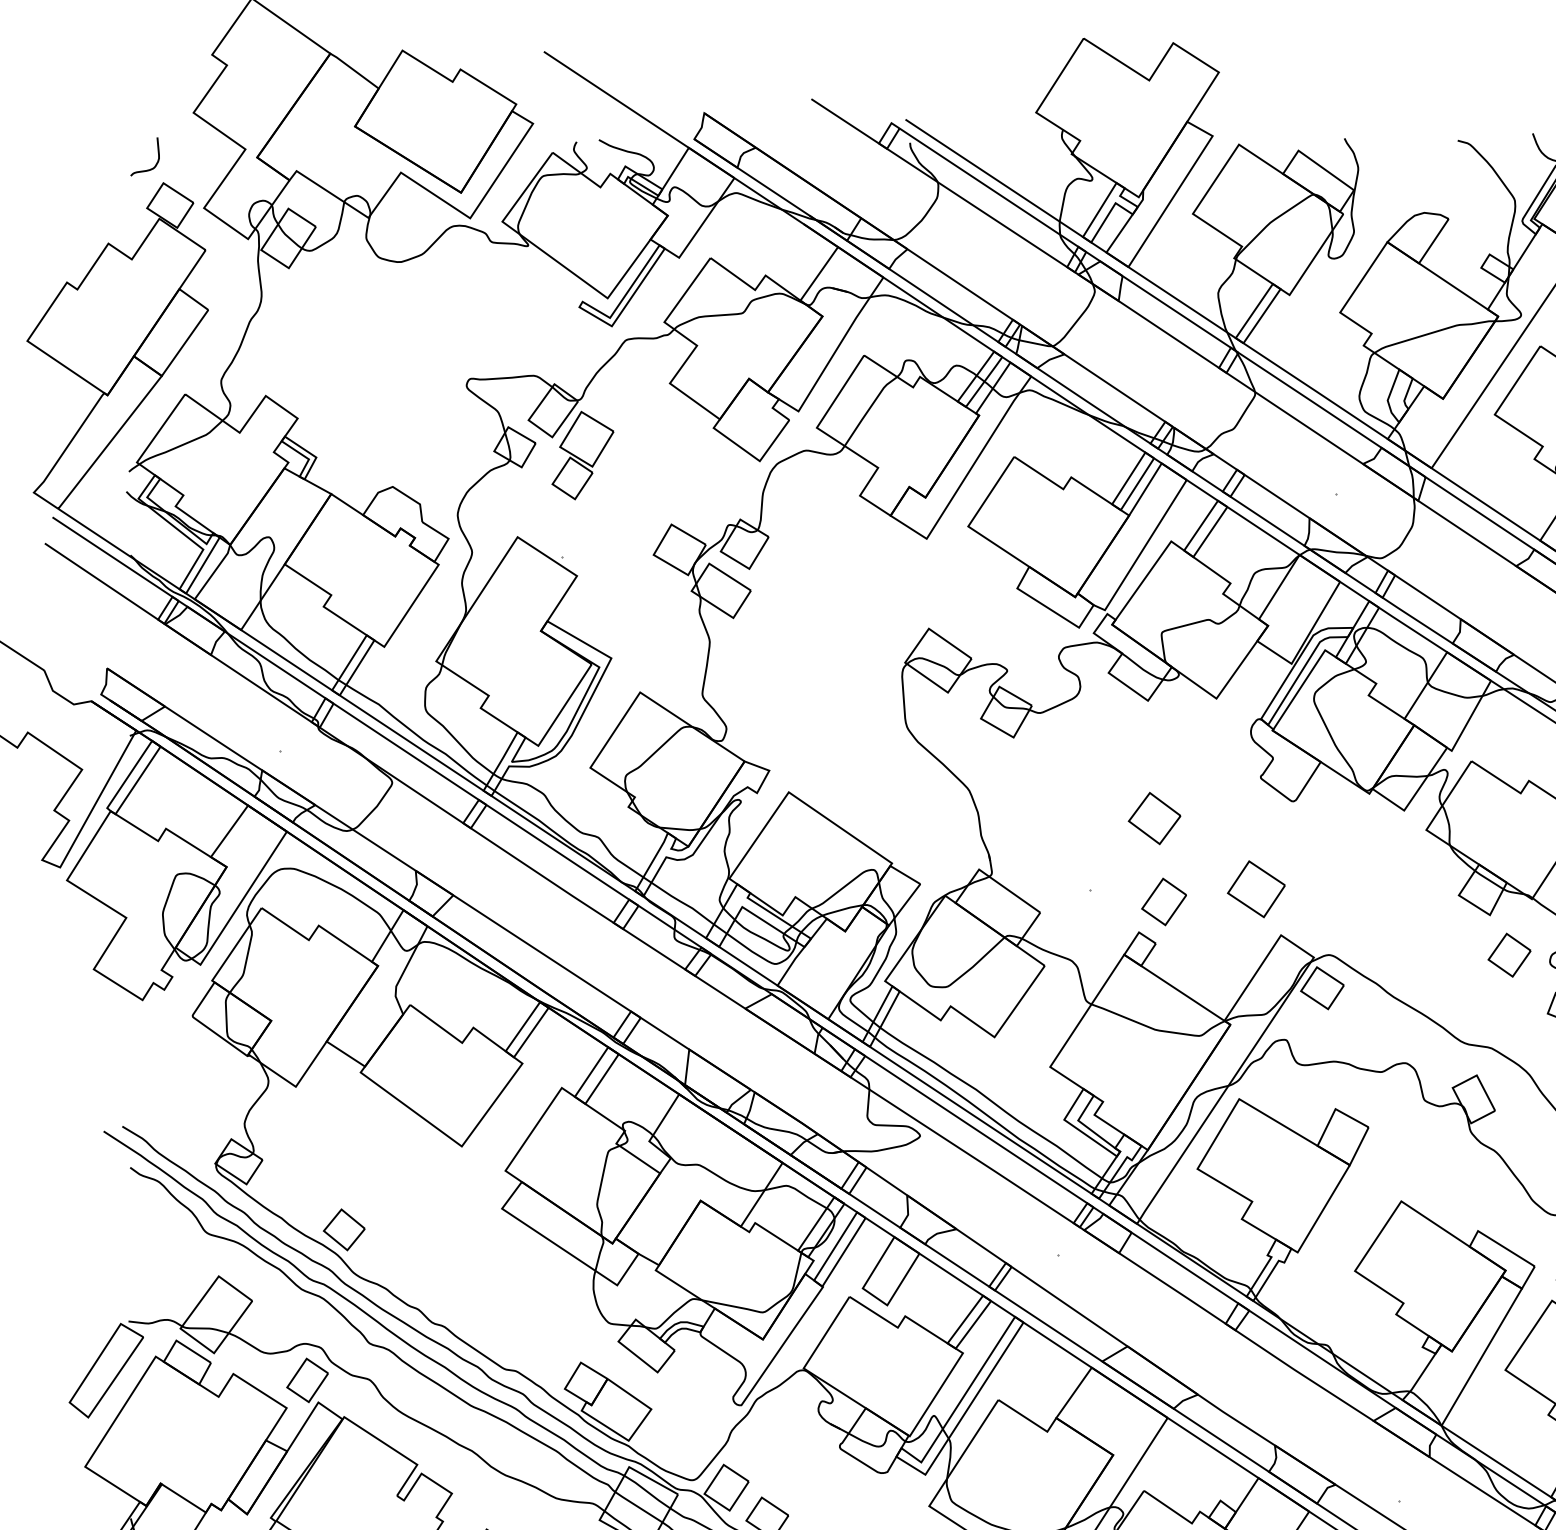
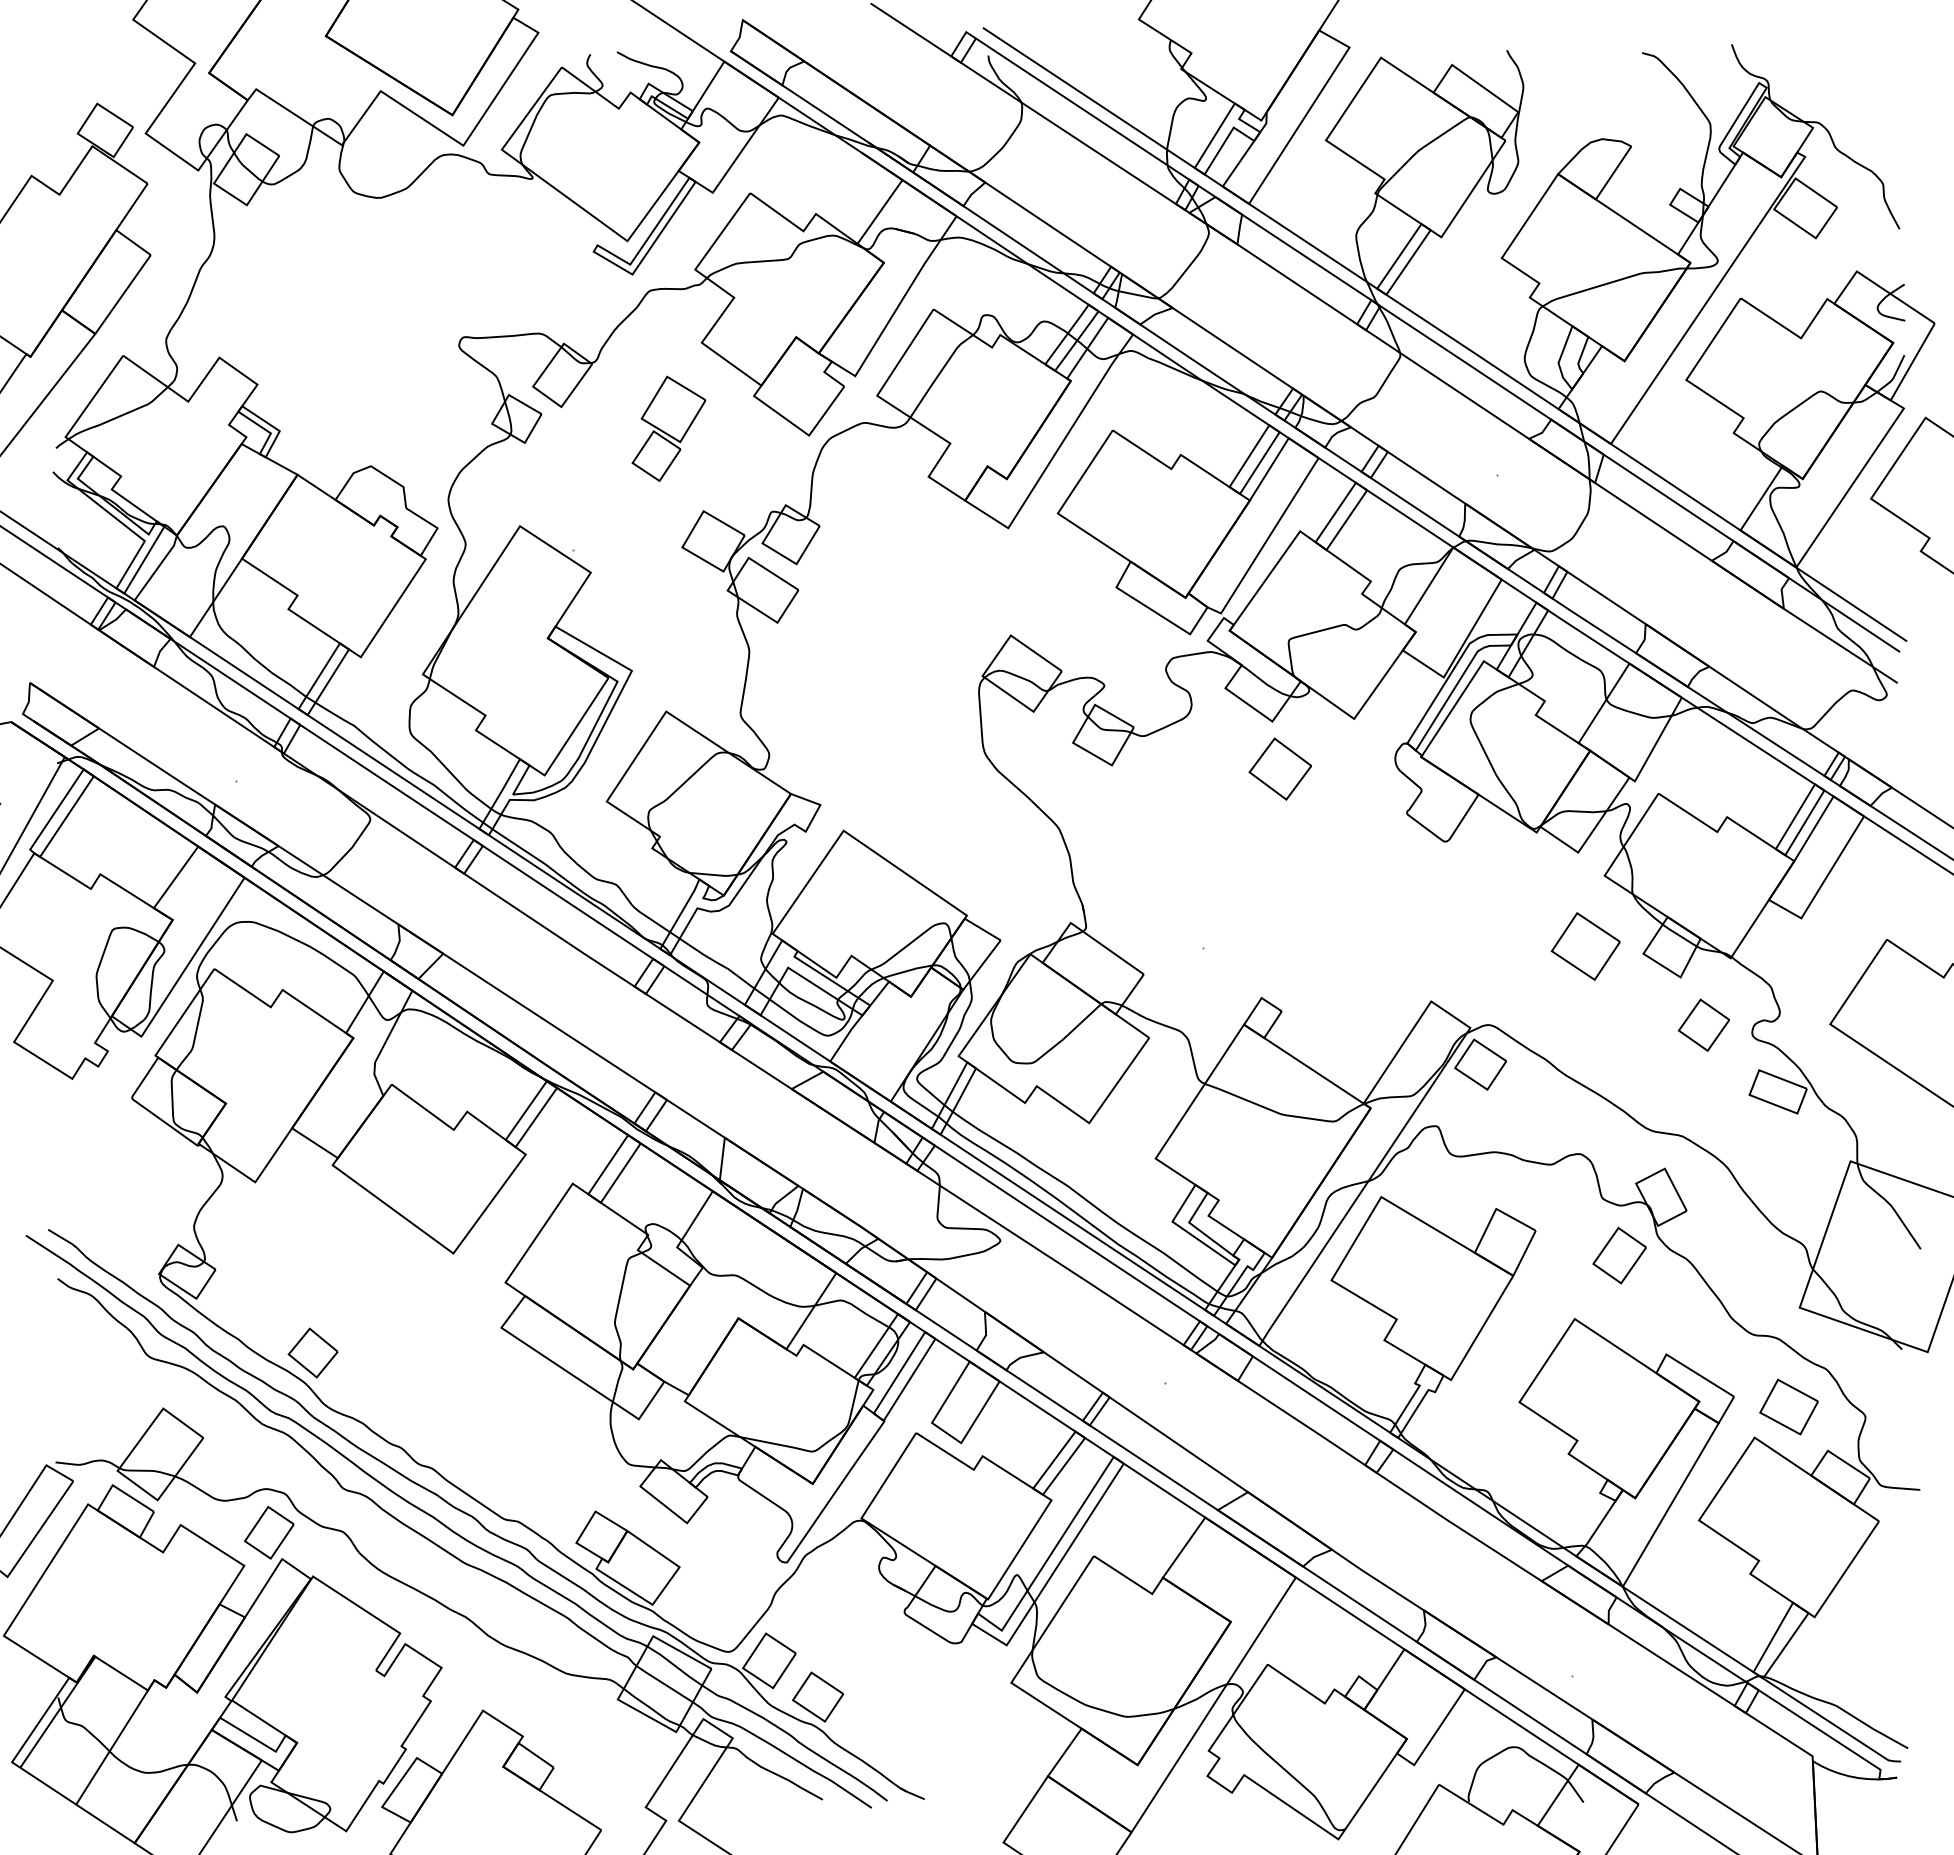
curve: (147, 169) -> (78, 87), removed
part: (582, 455) -> (668, 428), moved
part: (1153, 818) -> (1279, 768), moved
part: (1256, 889) -> (1585, 946), moved
part: (1164, 901) -> (1619, 1255), moved

